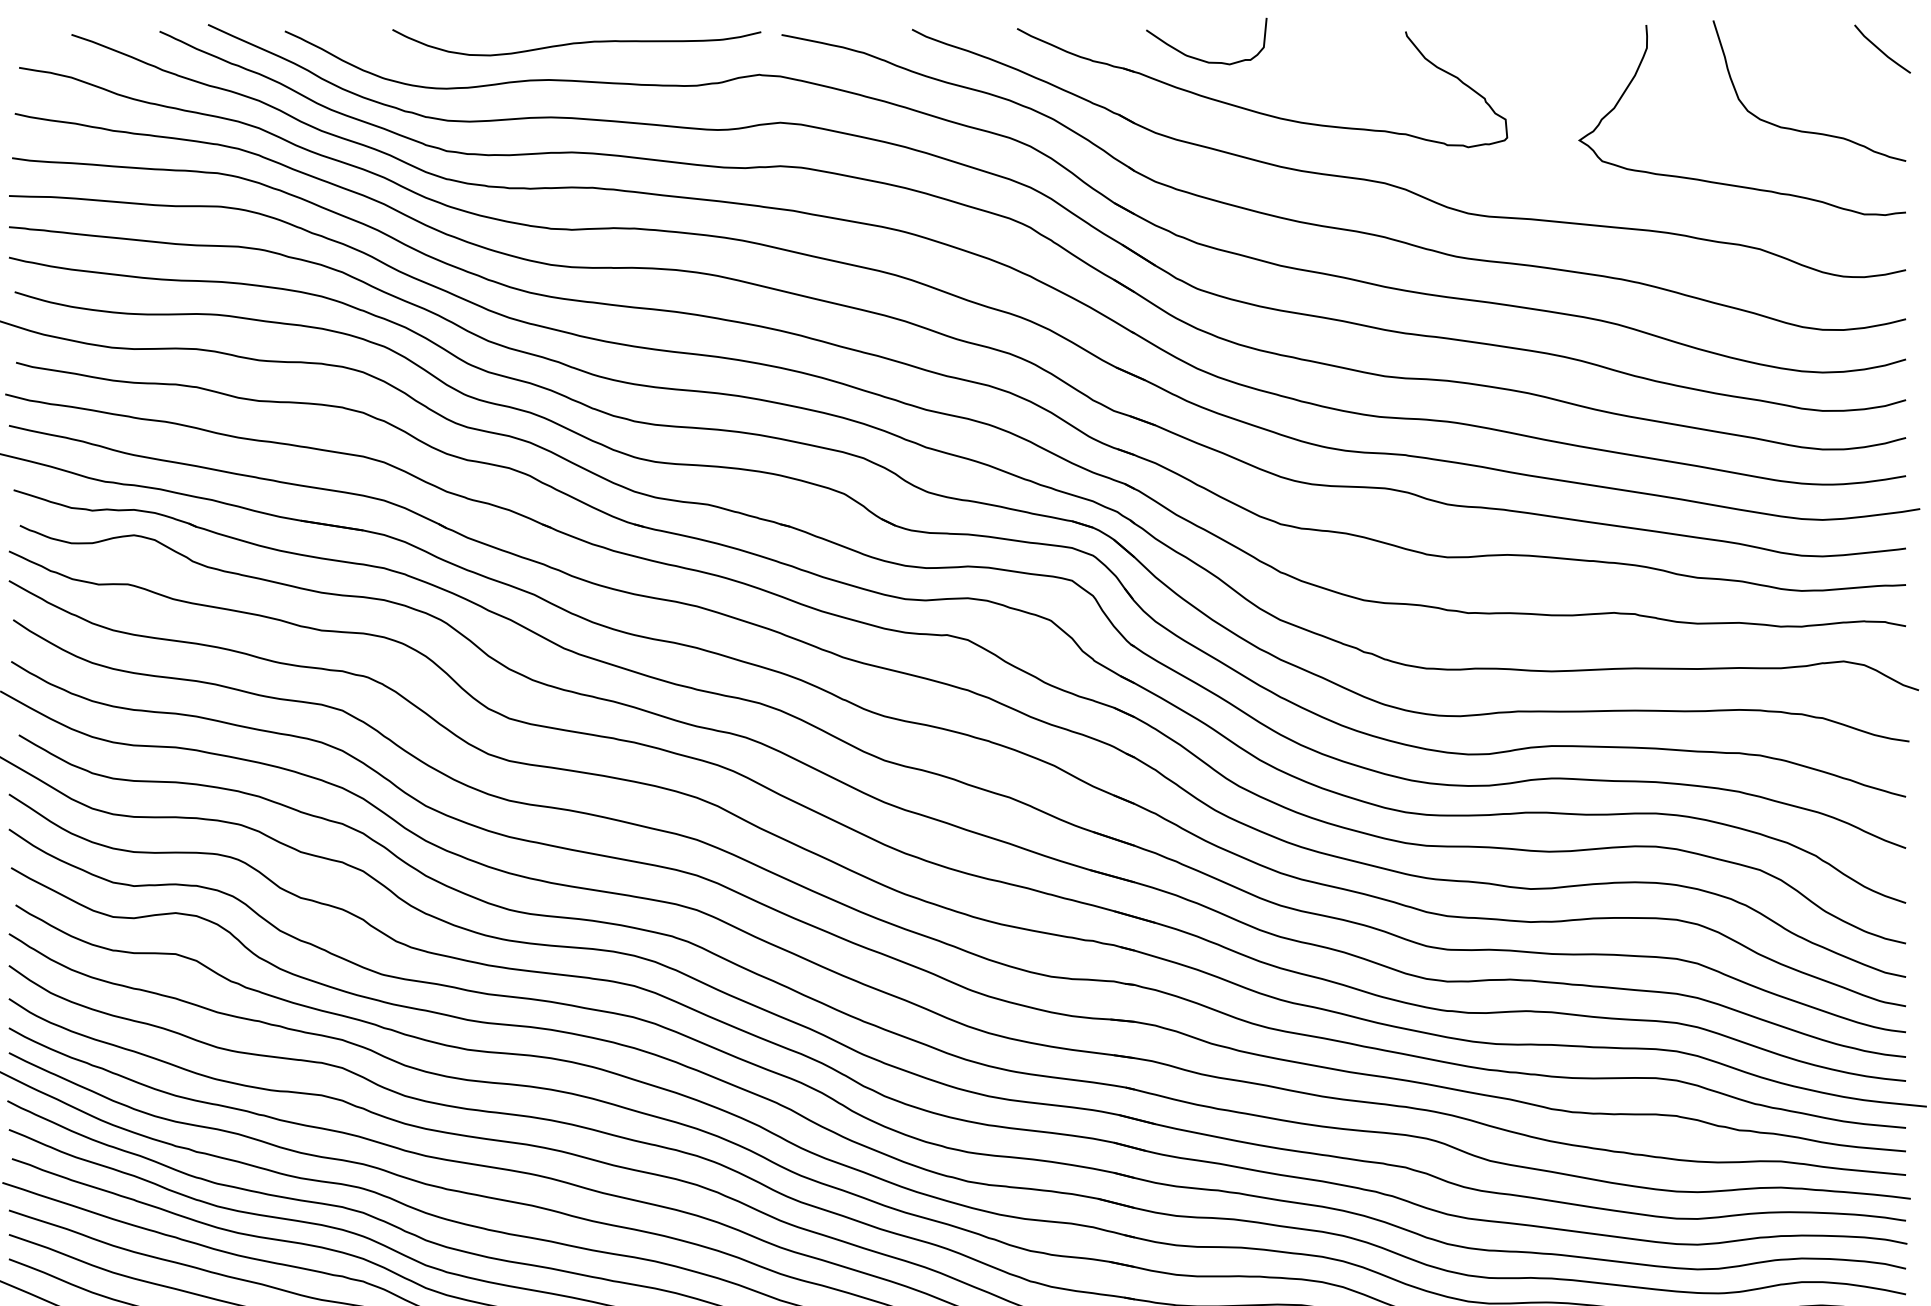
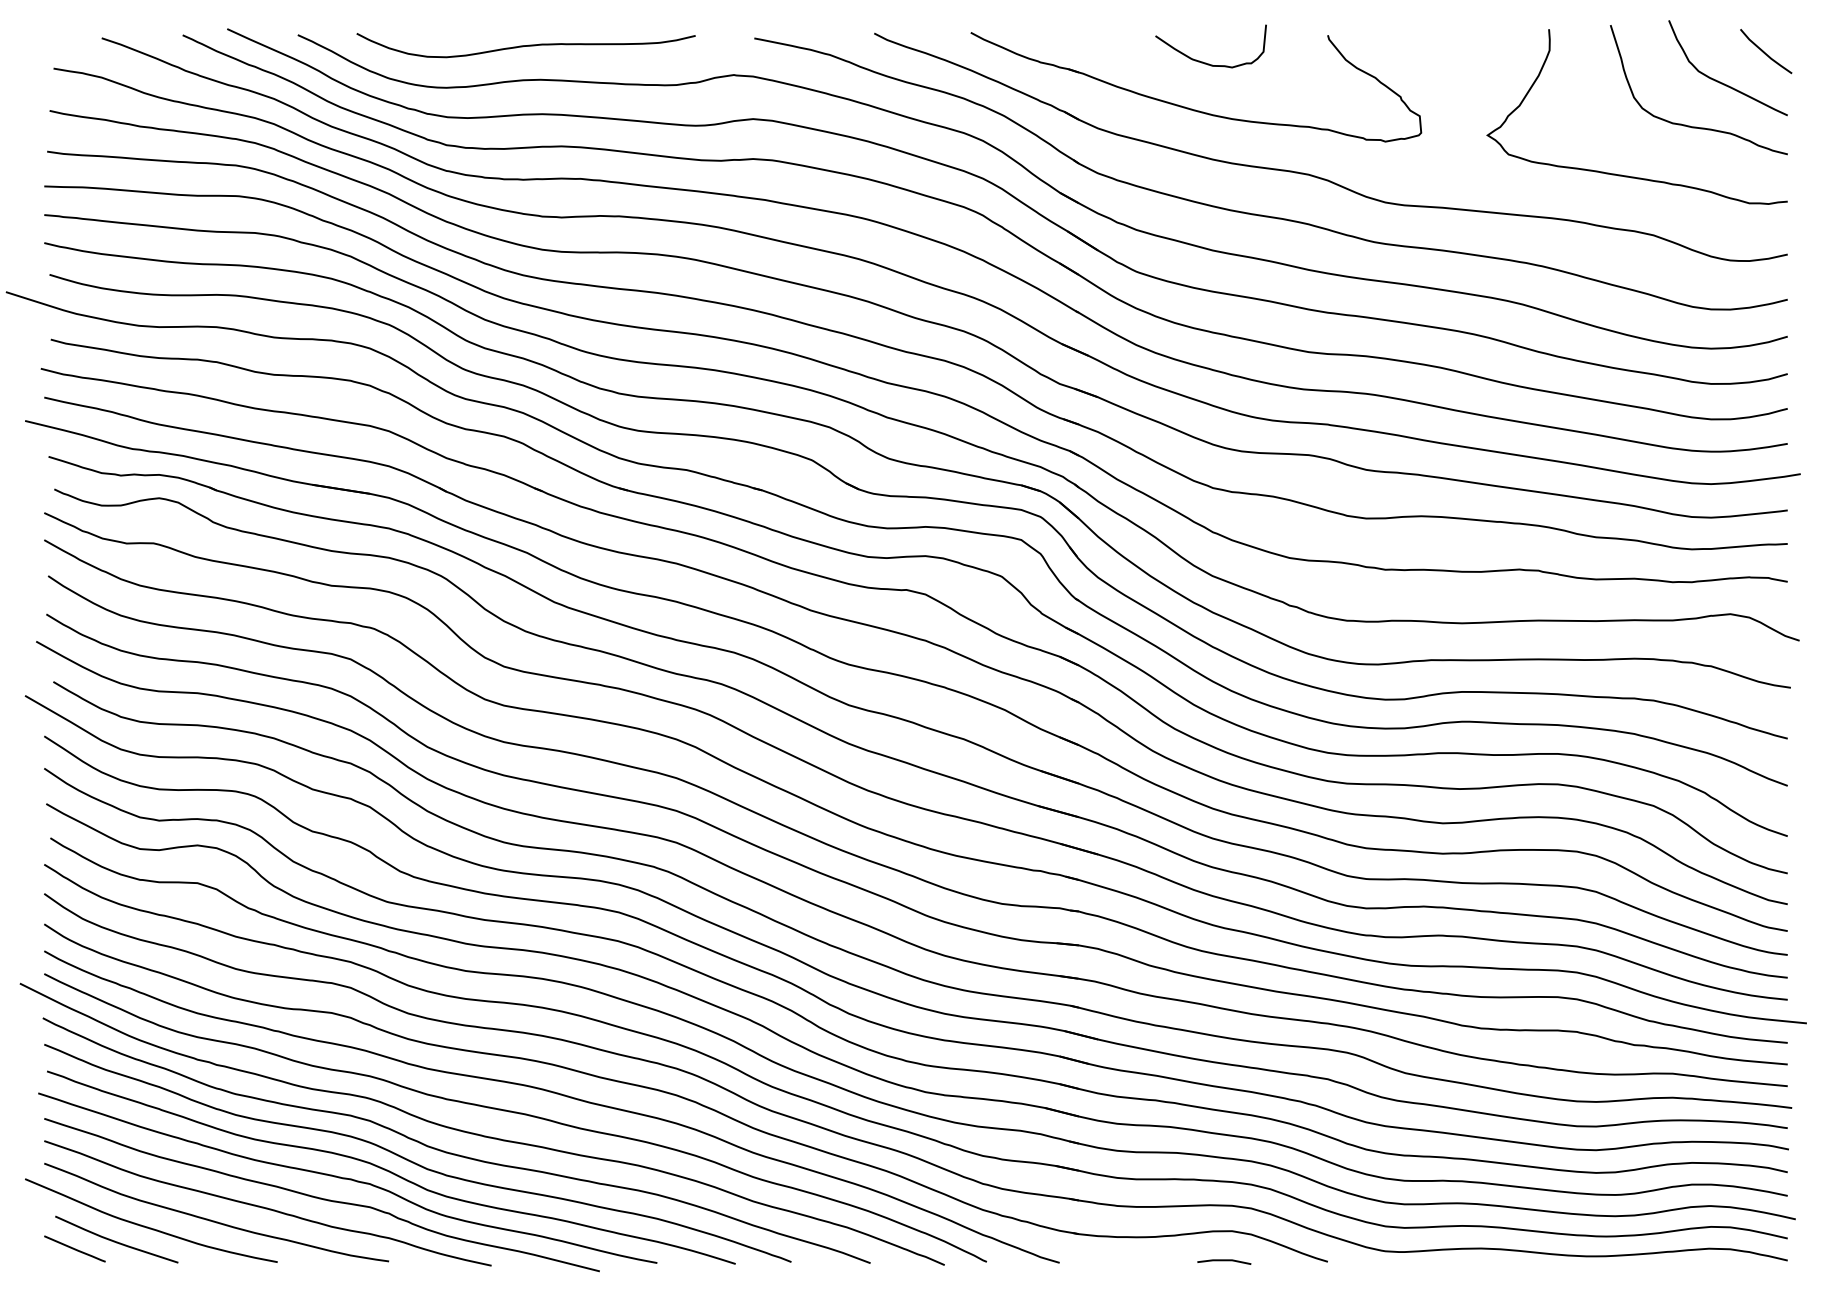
curve: (576, 42) -> (525, 45), moved
curve: (1201, 58) -> (1206, 62), moved
curve: (1832, 81) -> (1720, 81), added

